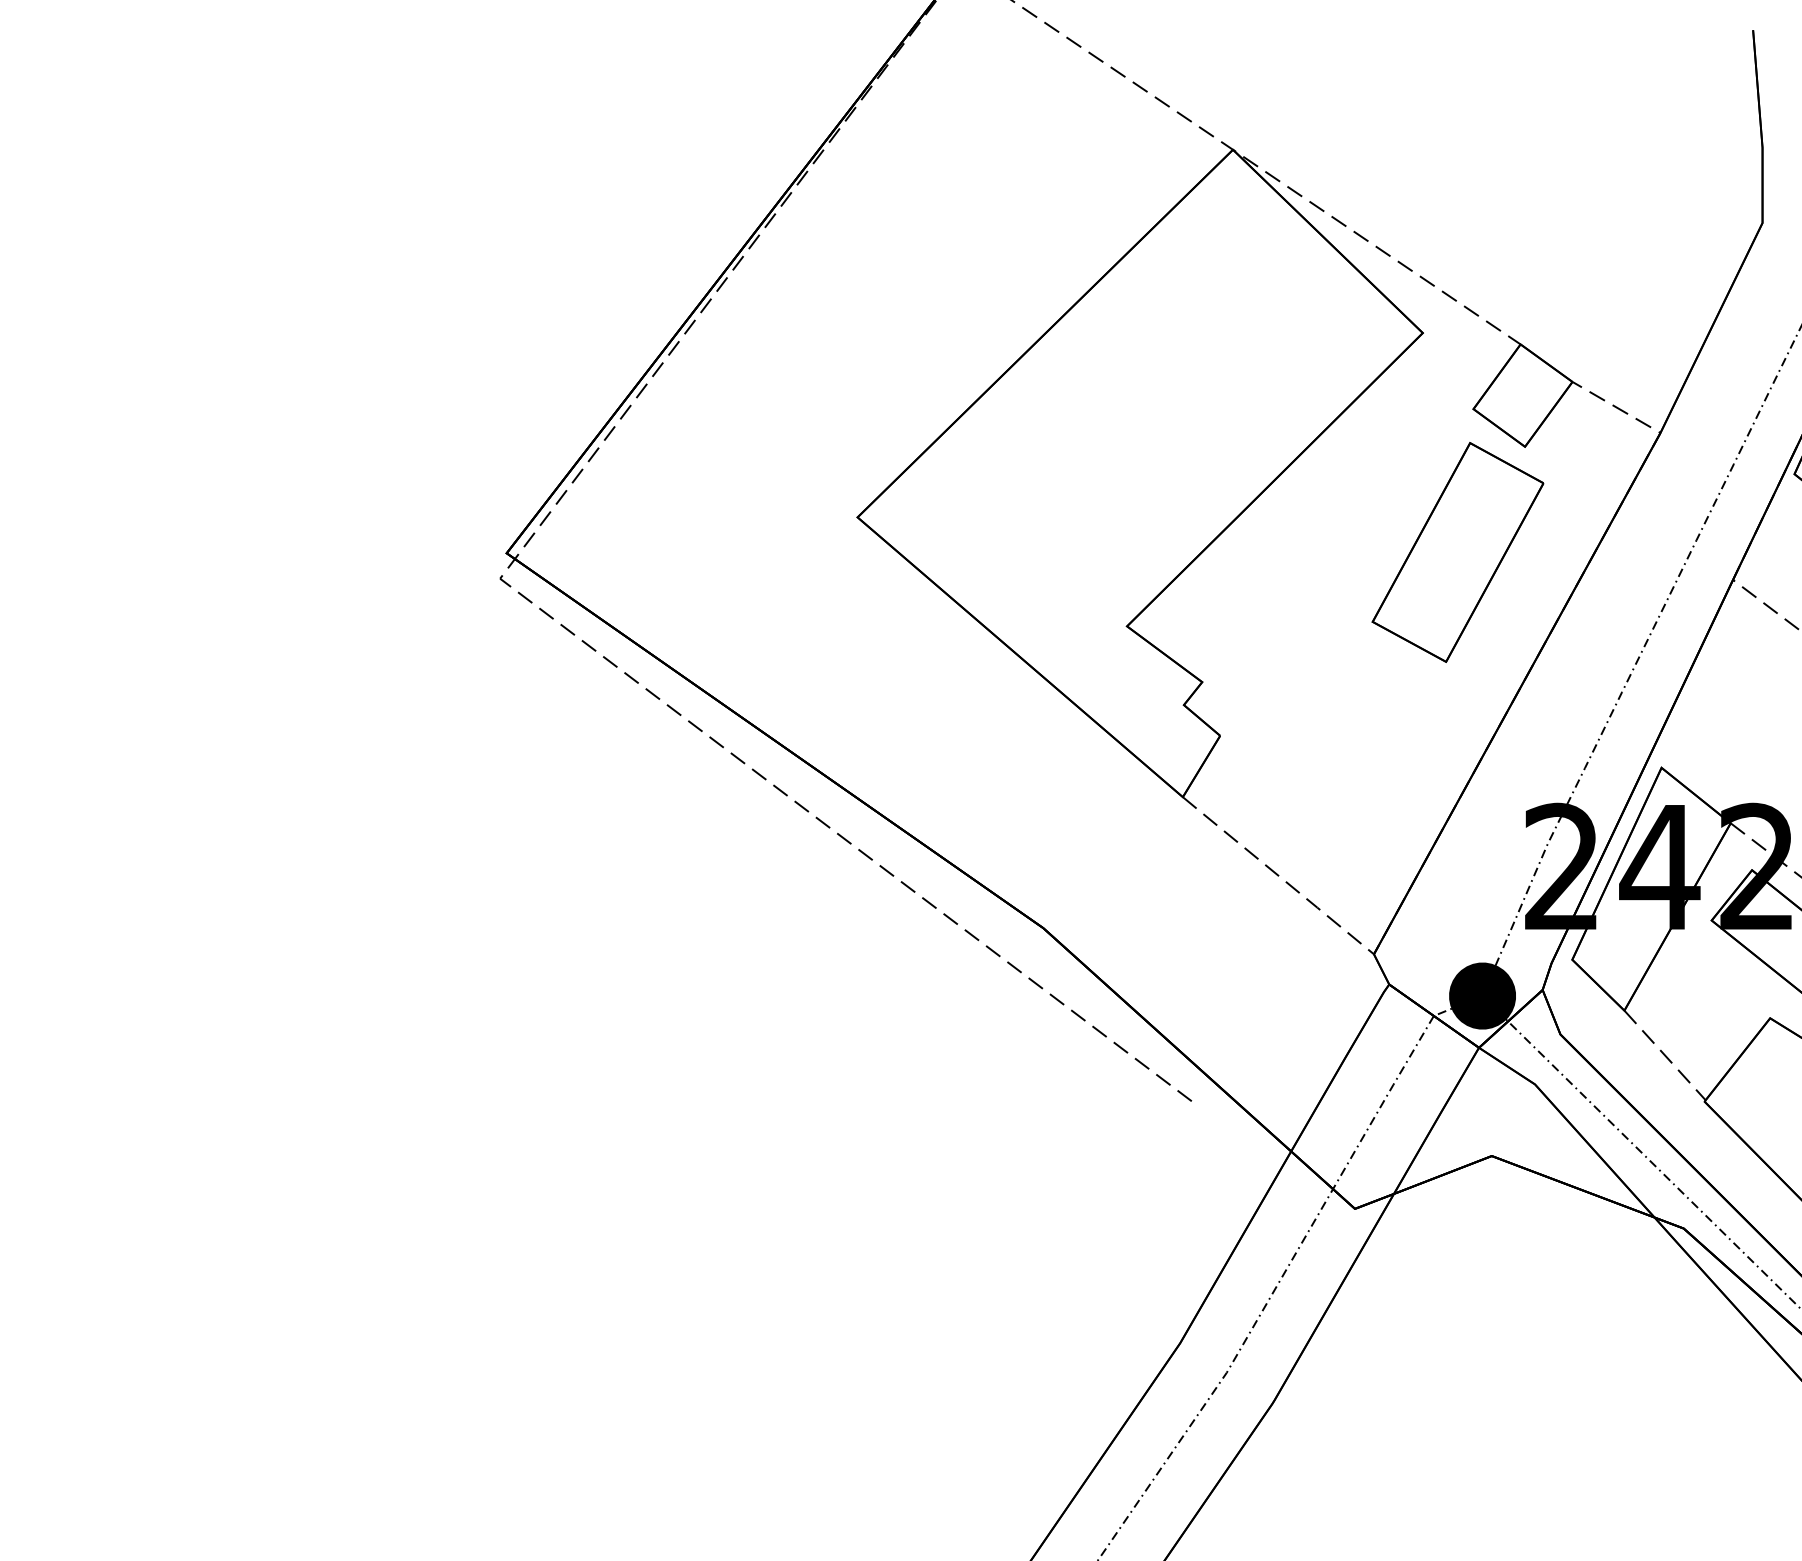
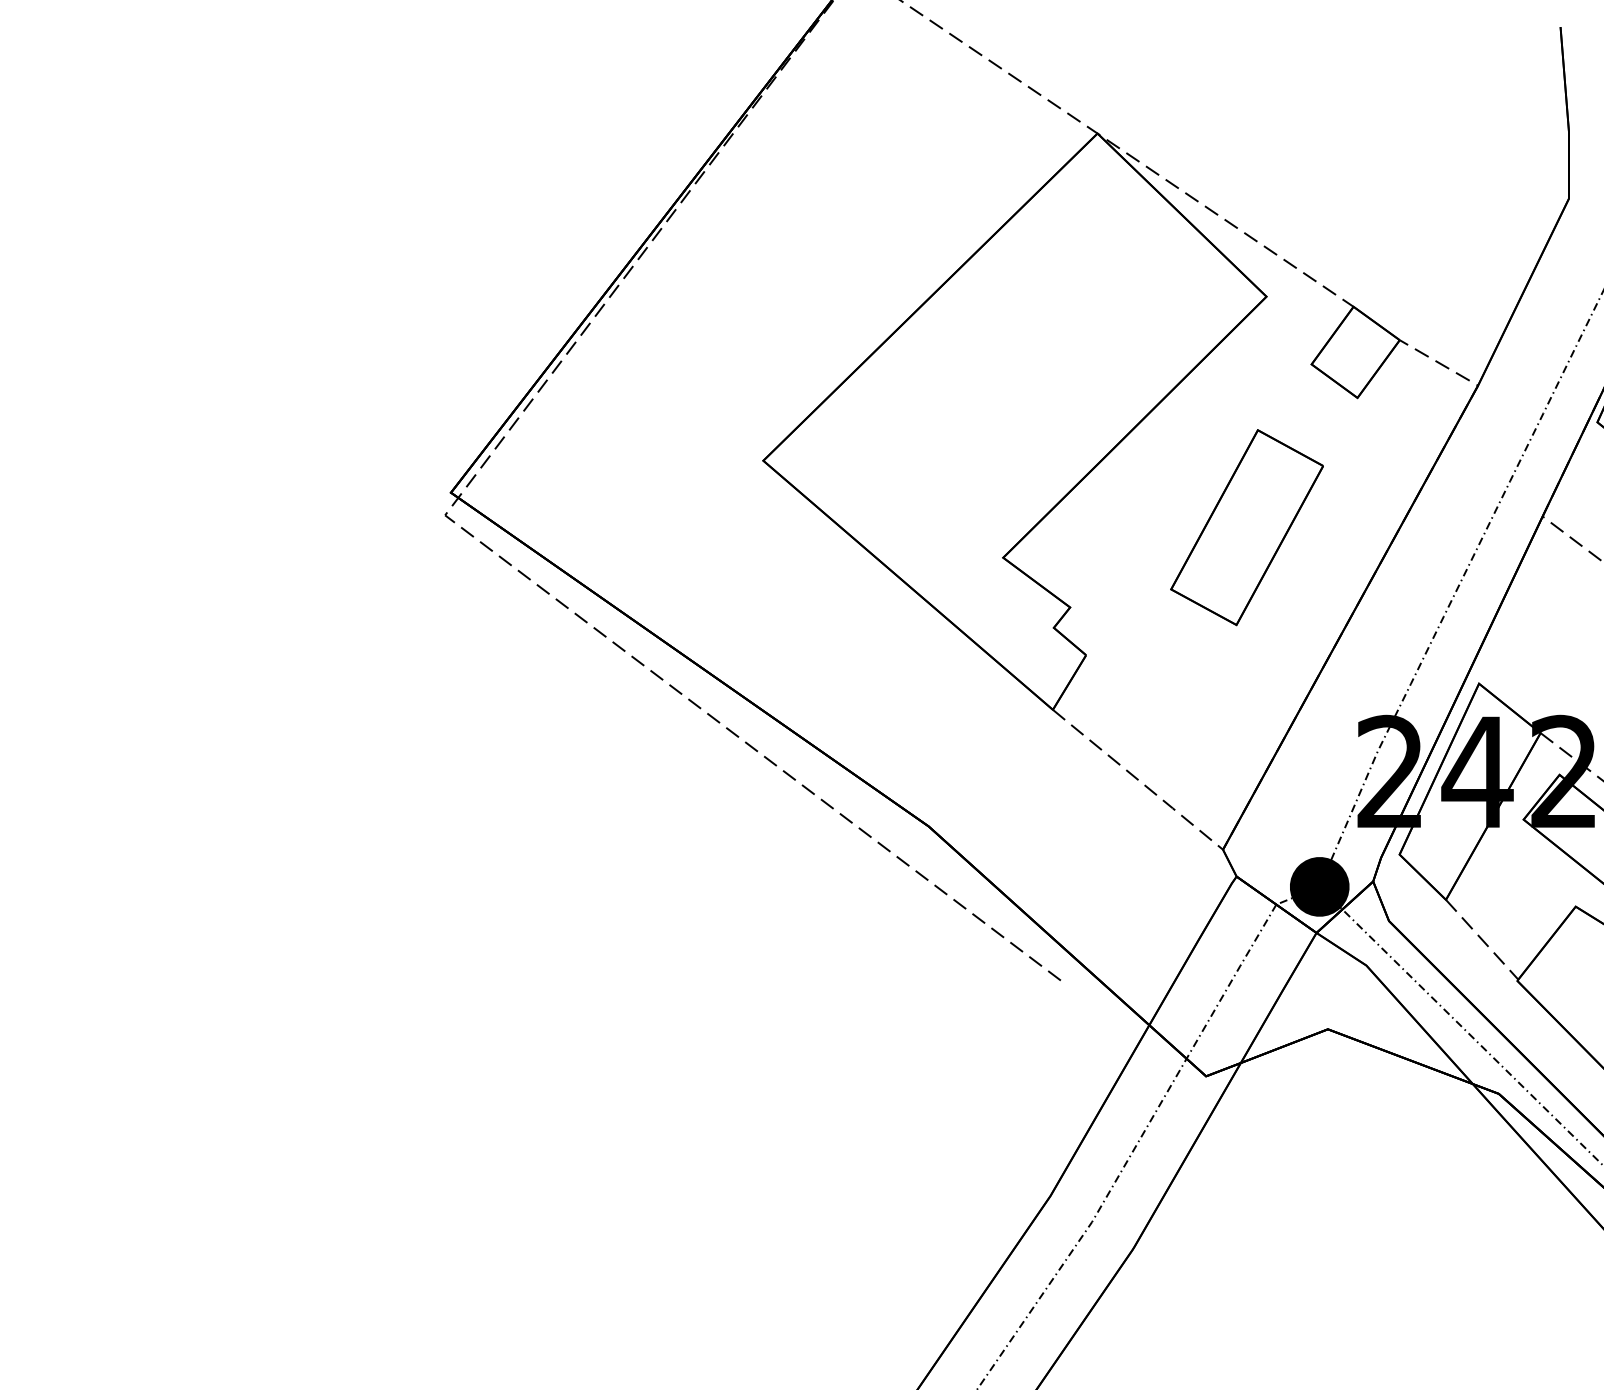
part: (1457, 552) -> (1246, 527), moved

